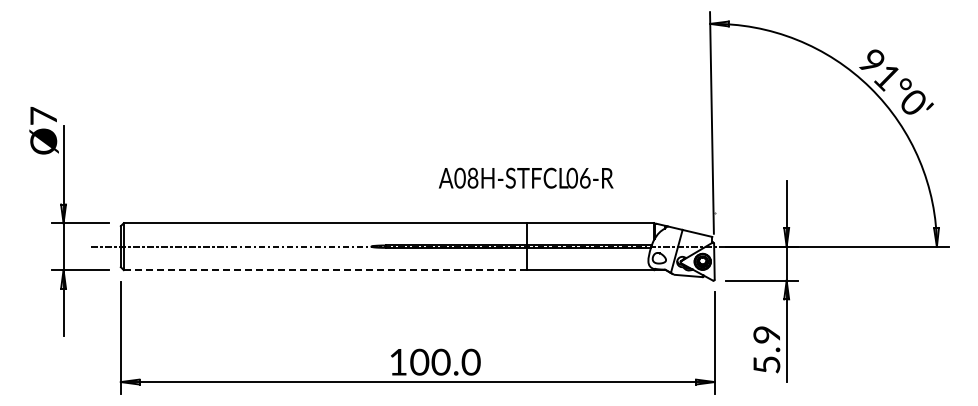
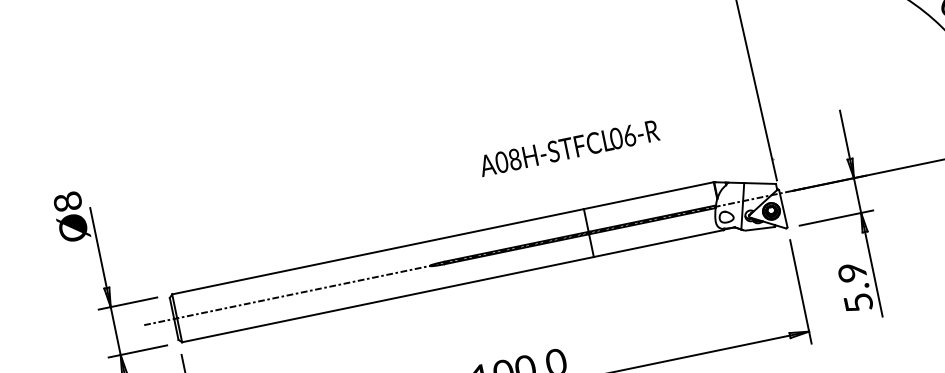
text: (43, 115) -> (67, 201), Ø7 -> Ø8
text: (525, 177) -> (568, 147), moved
line: (325, 270) -> (388, 300), dashed -> solid

